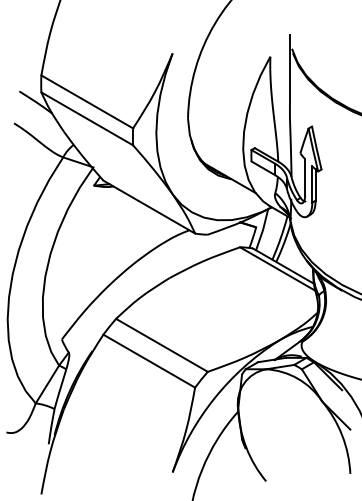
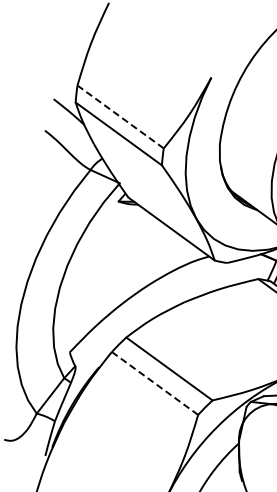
line: (87, 101) -> (120, 116), solid -> dashed
line: (149, 361) -> (155, 383), solid -> dashed

